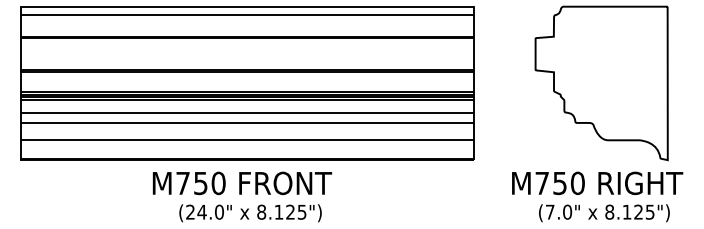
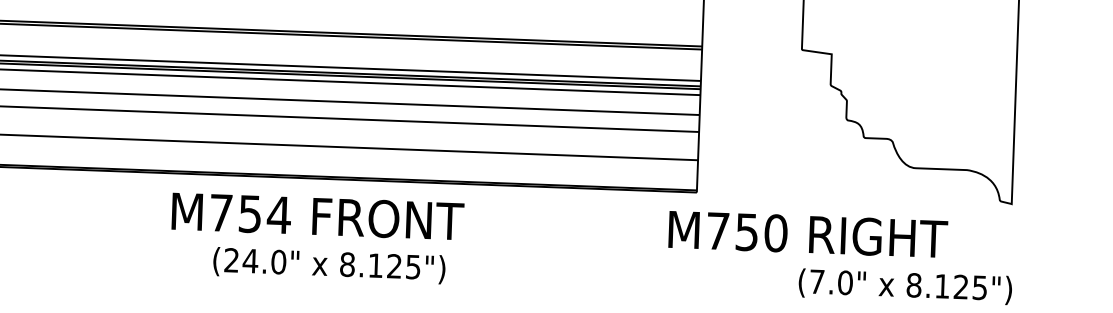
text: (218, 183) -> (278, 215), M750 -> M754
text: (597, 183) -> (808, 234), moved

